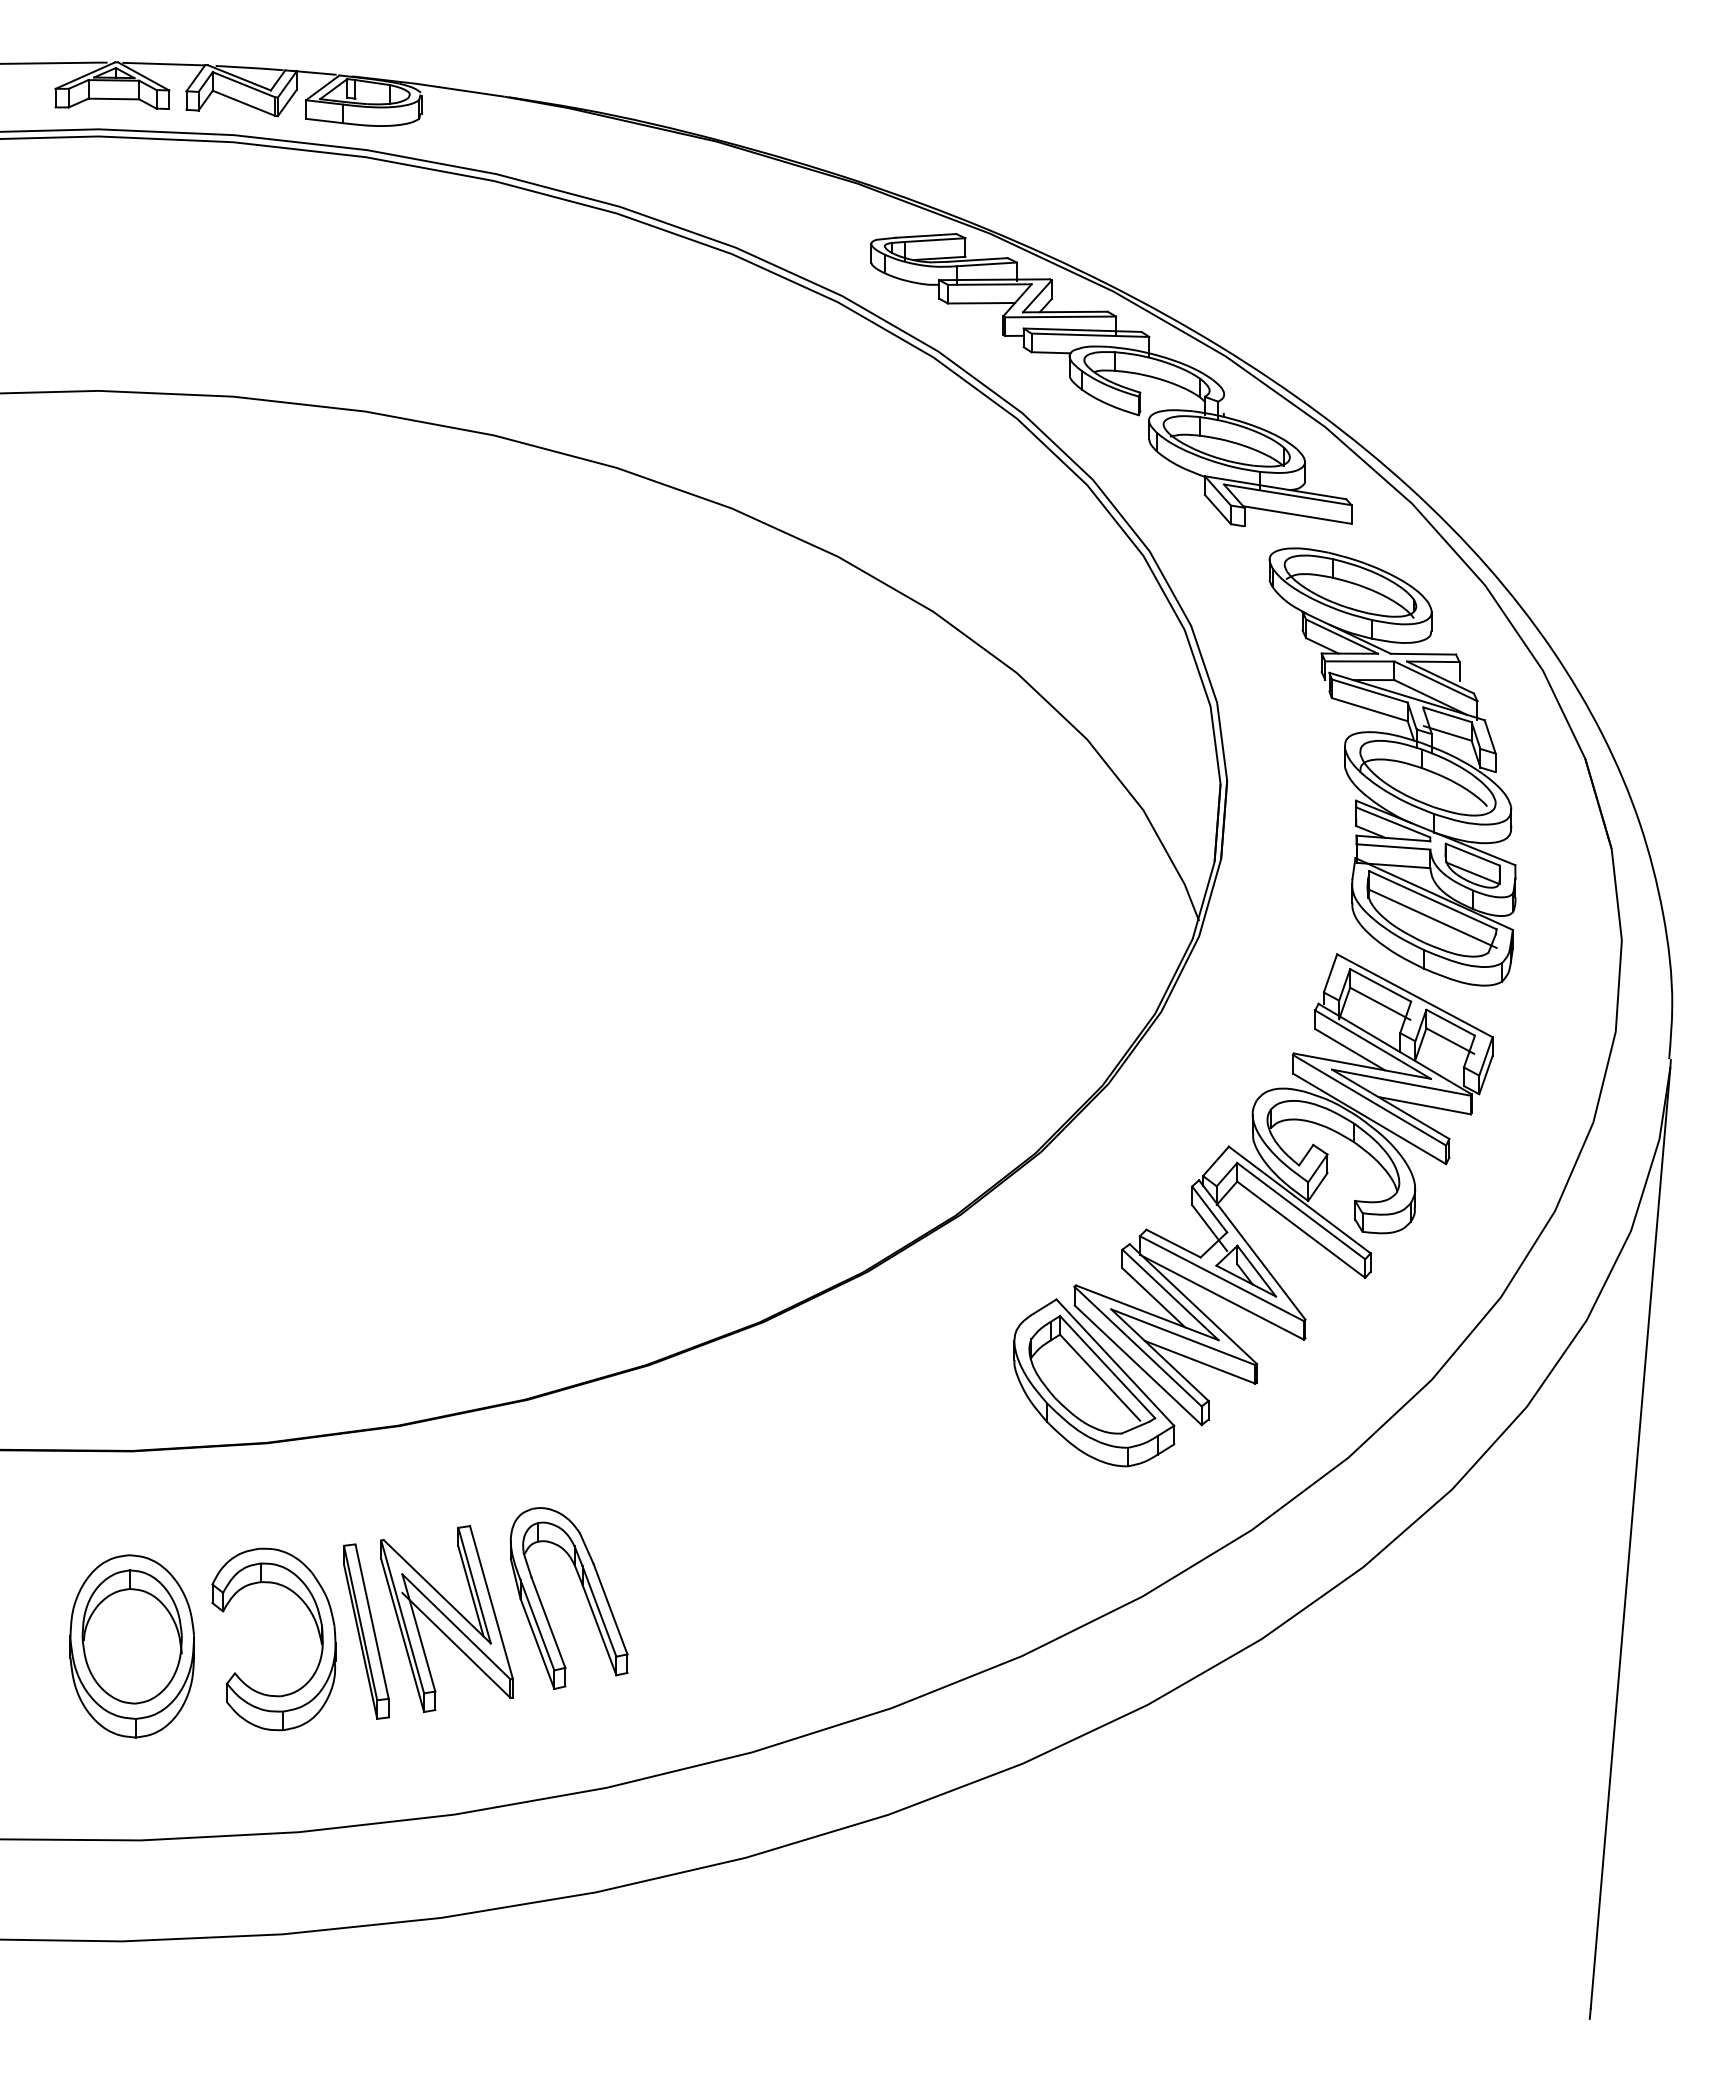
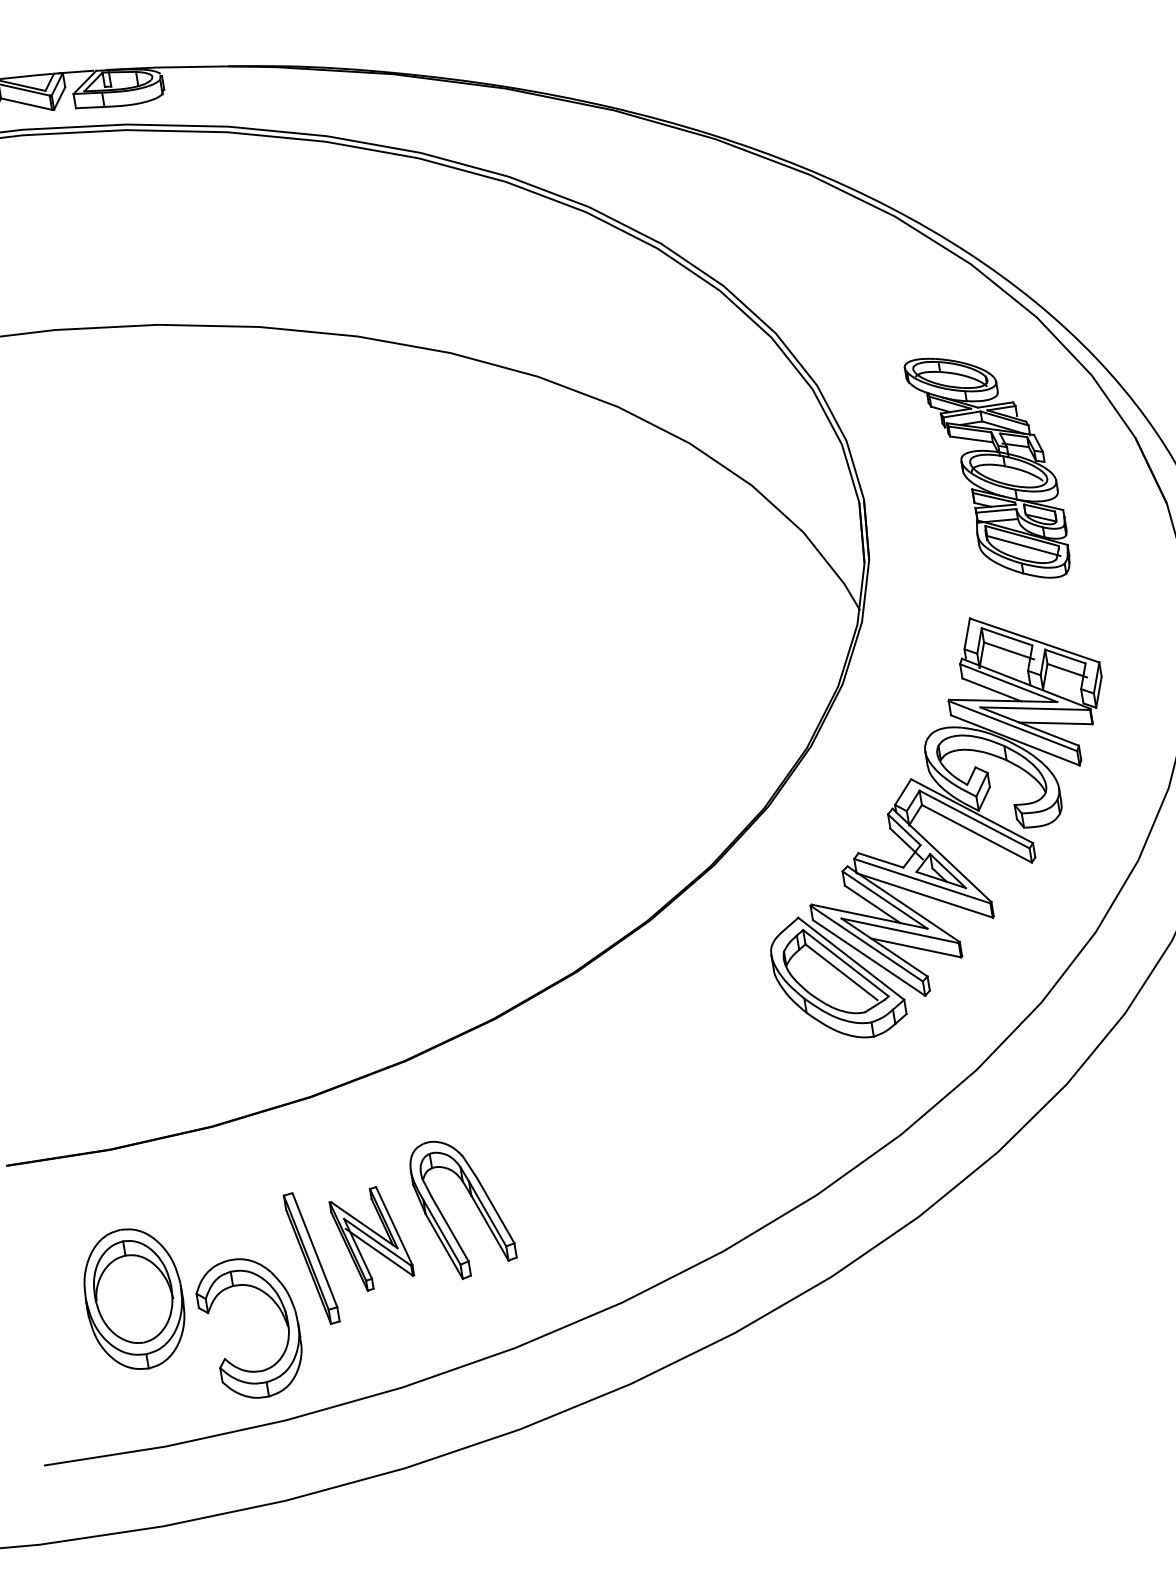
part: (1111, 380) -> (725, 207), removed
part: (1392, 766) -> (988, 467), size x0.7
part: (446, 1619) -> (371, 1239), size x0.7
part: (315, 1624) -> (280, 1311), moved

